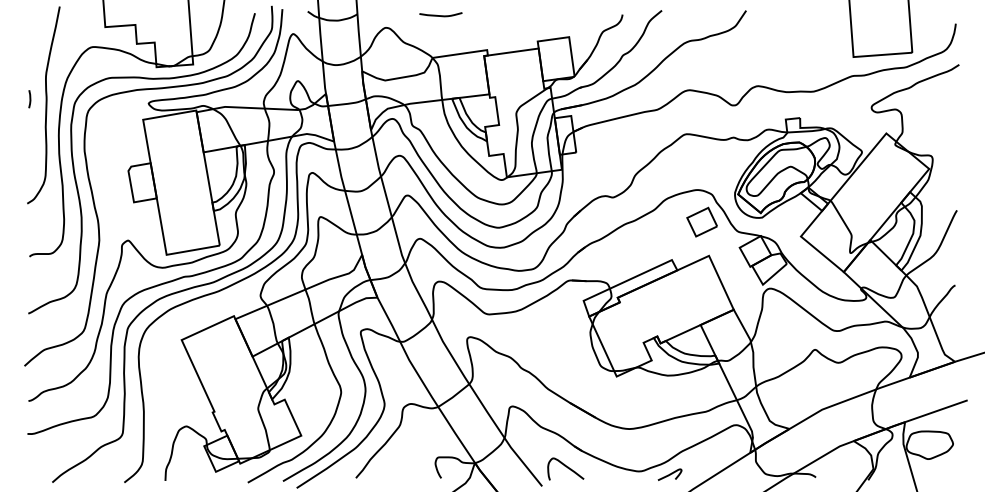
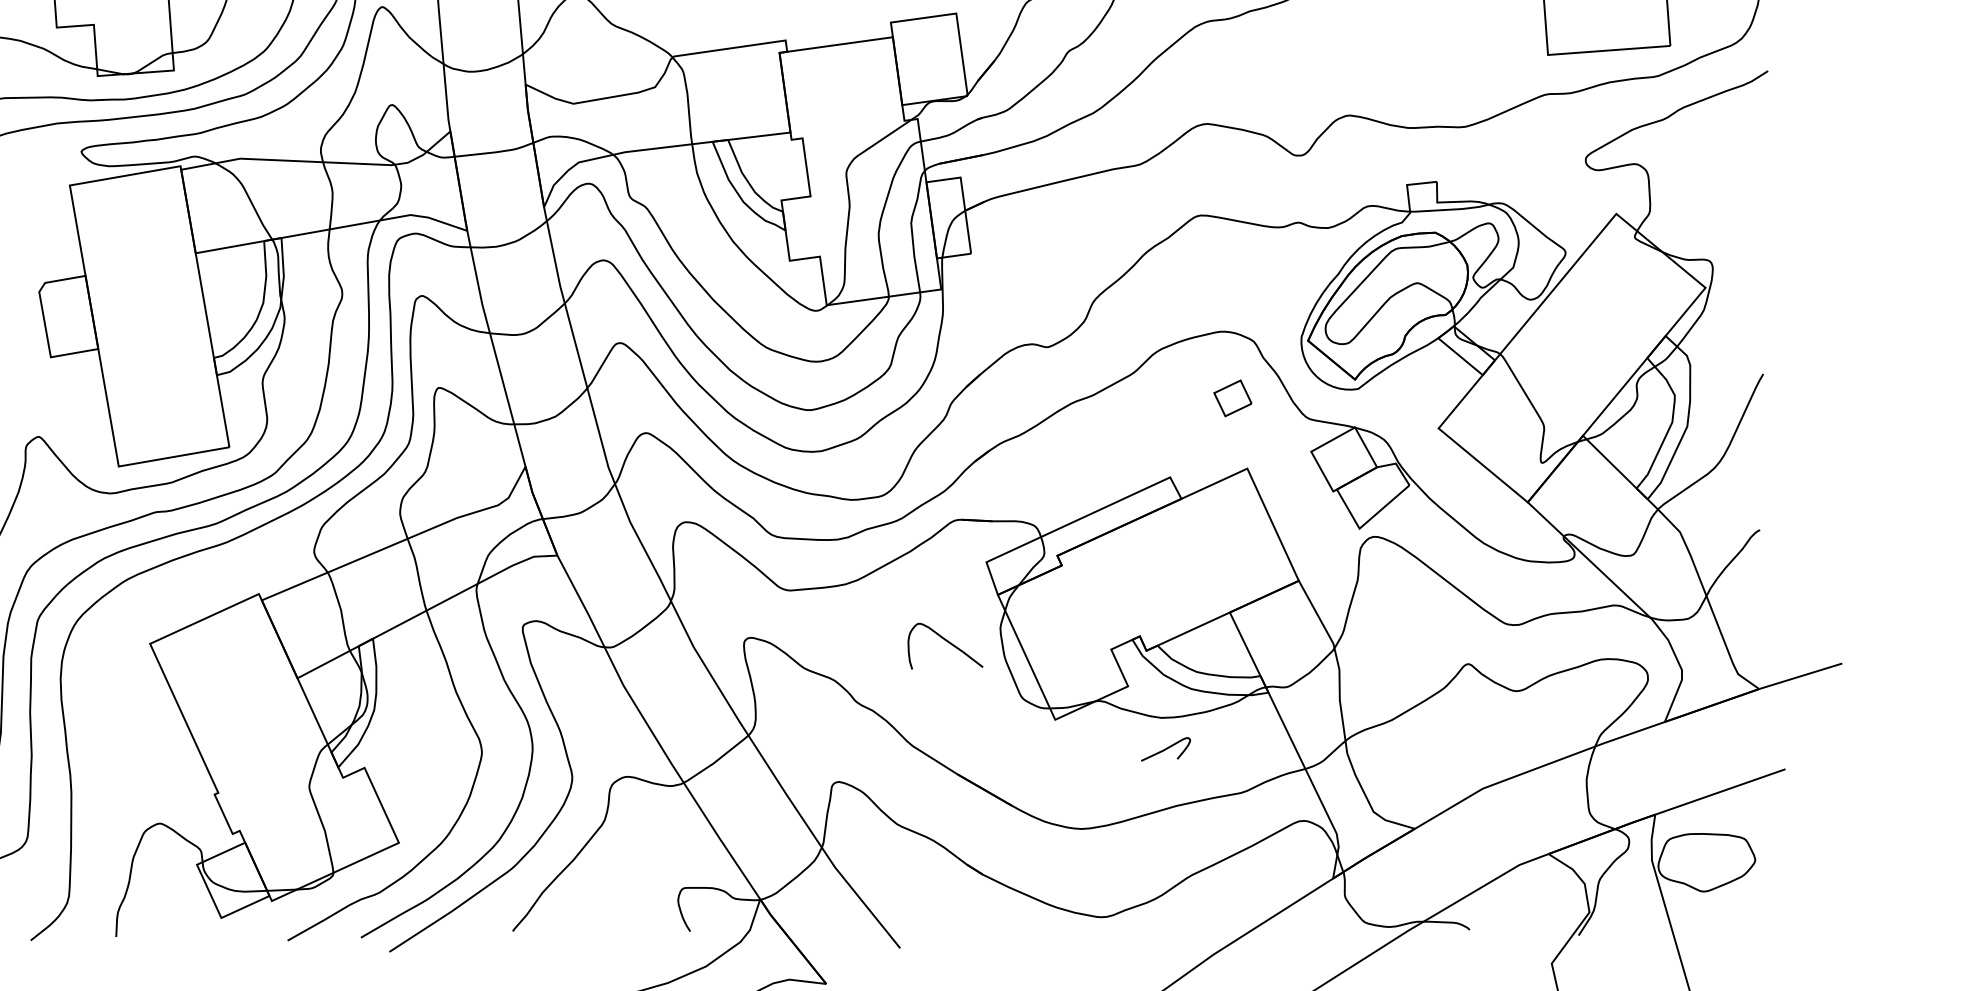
part: (701, 221) -> (1231, 397), size x0.6
curve: (566, 467) -> (946, 642), moved
curve: (669, 474) -> (1165, 748), moved

